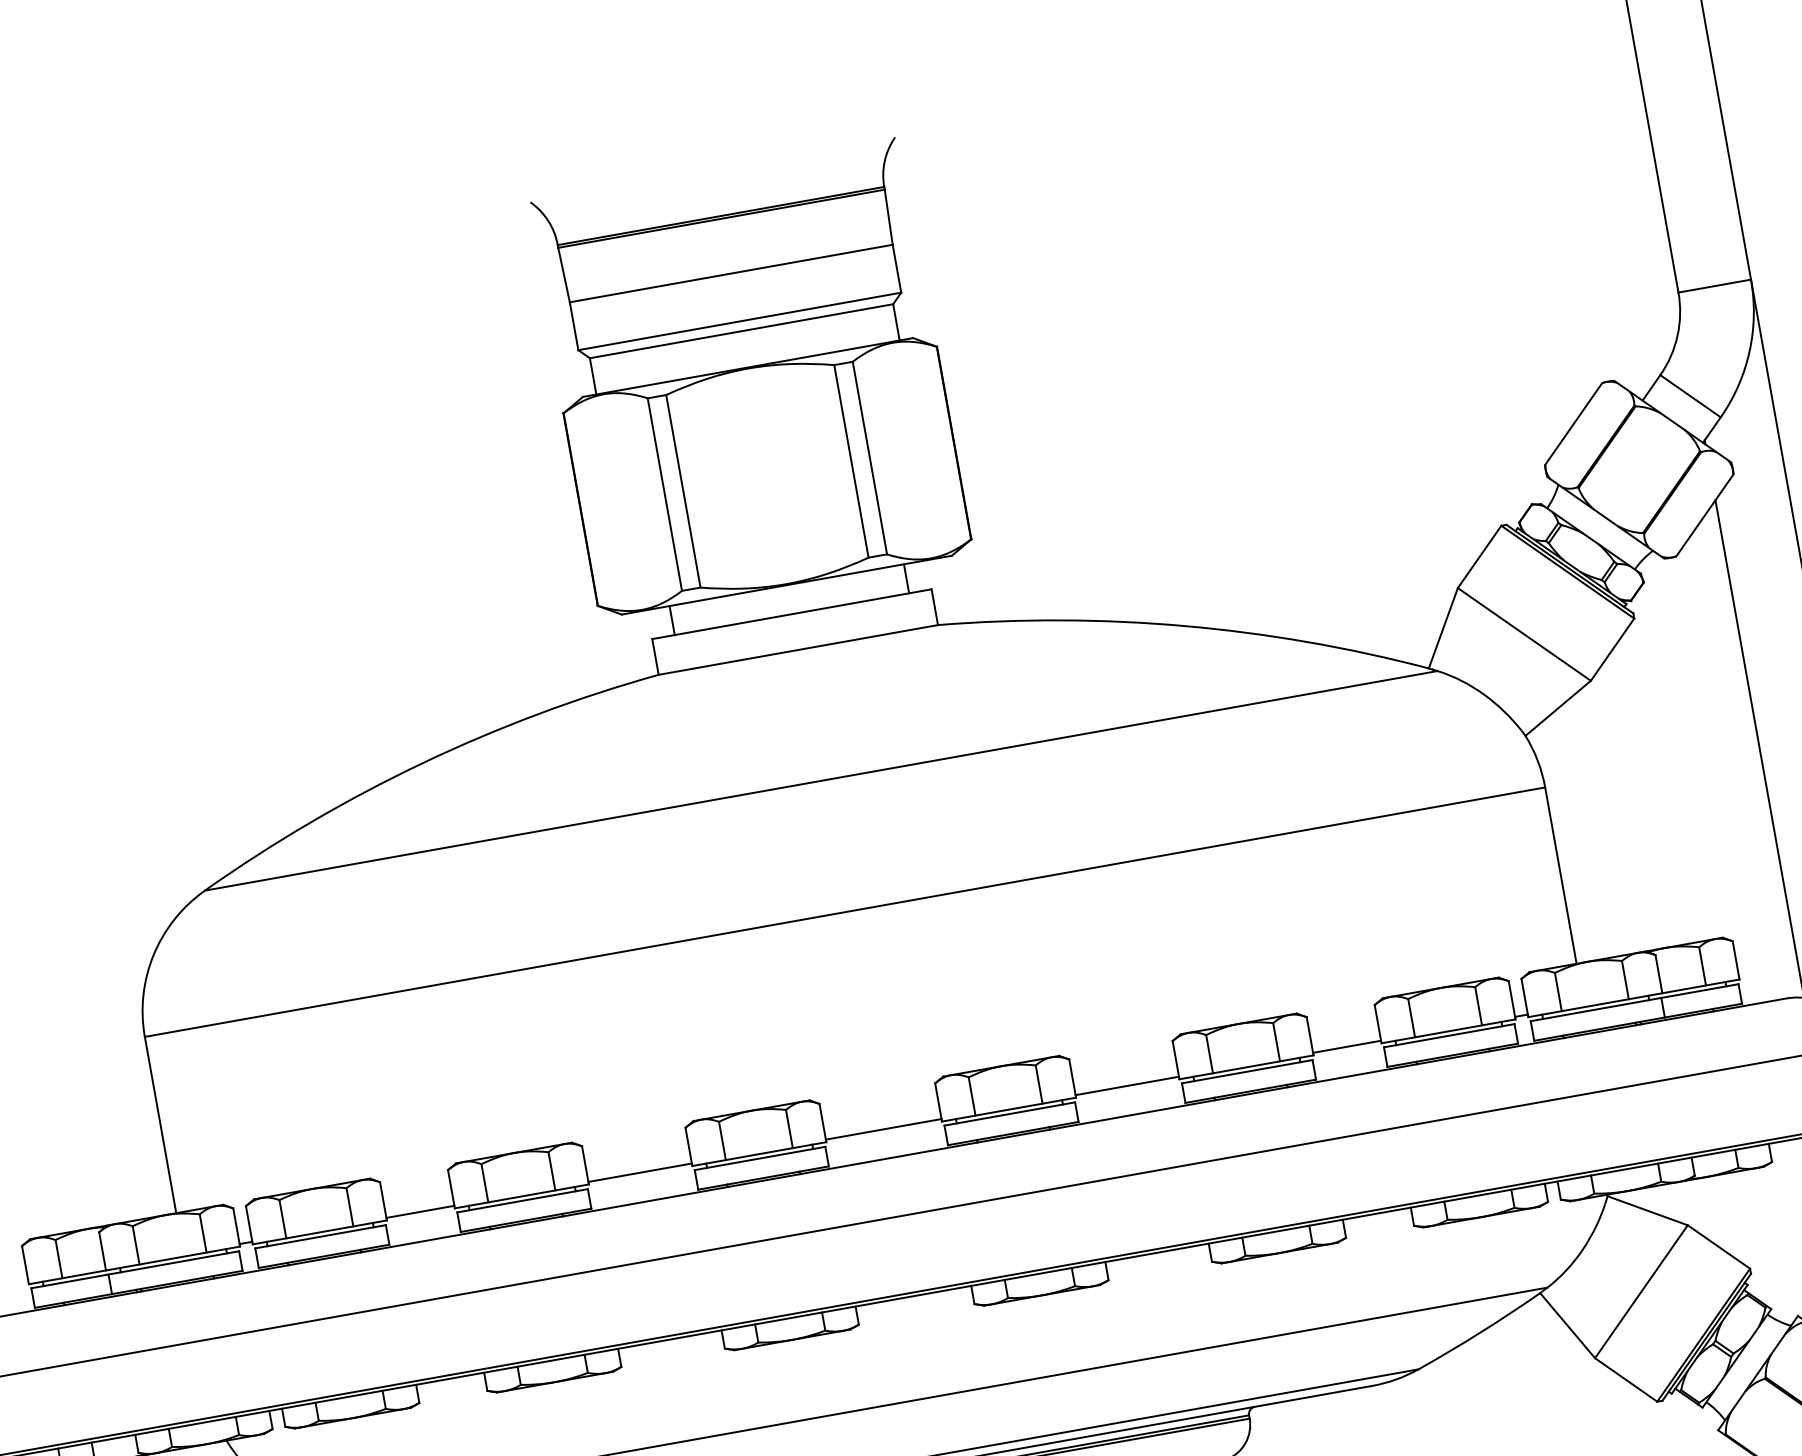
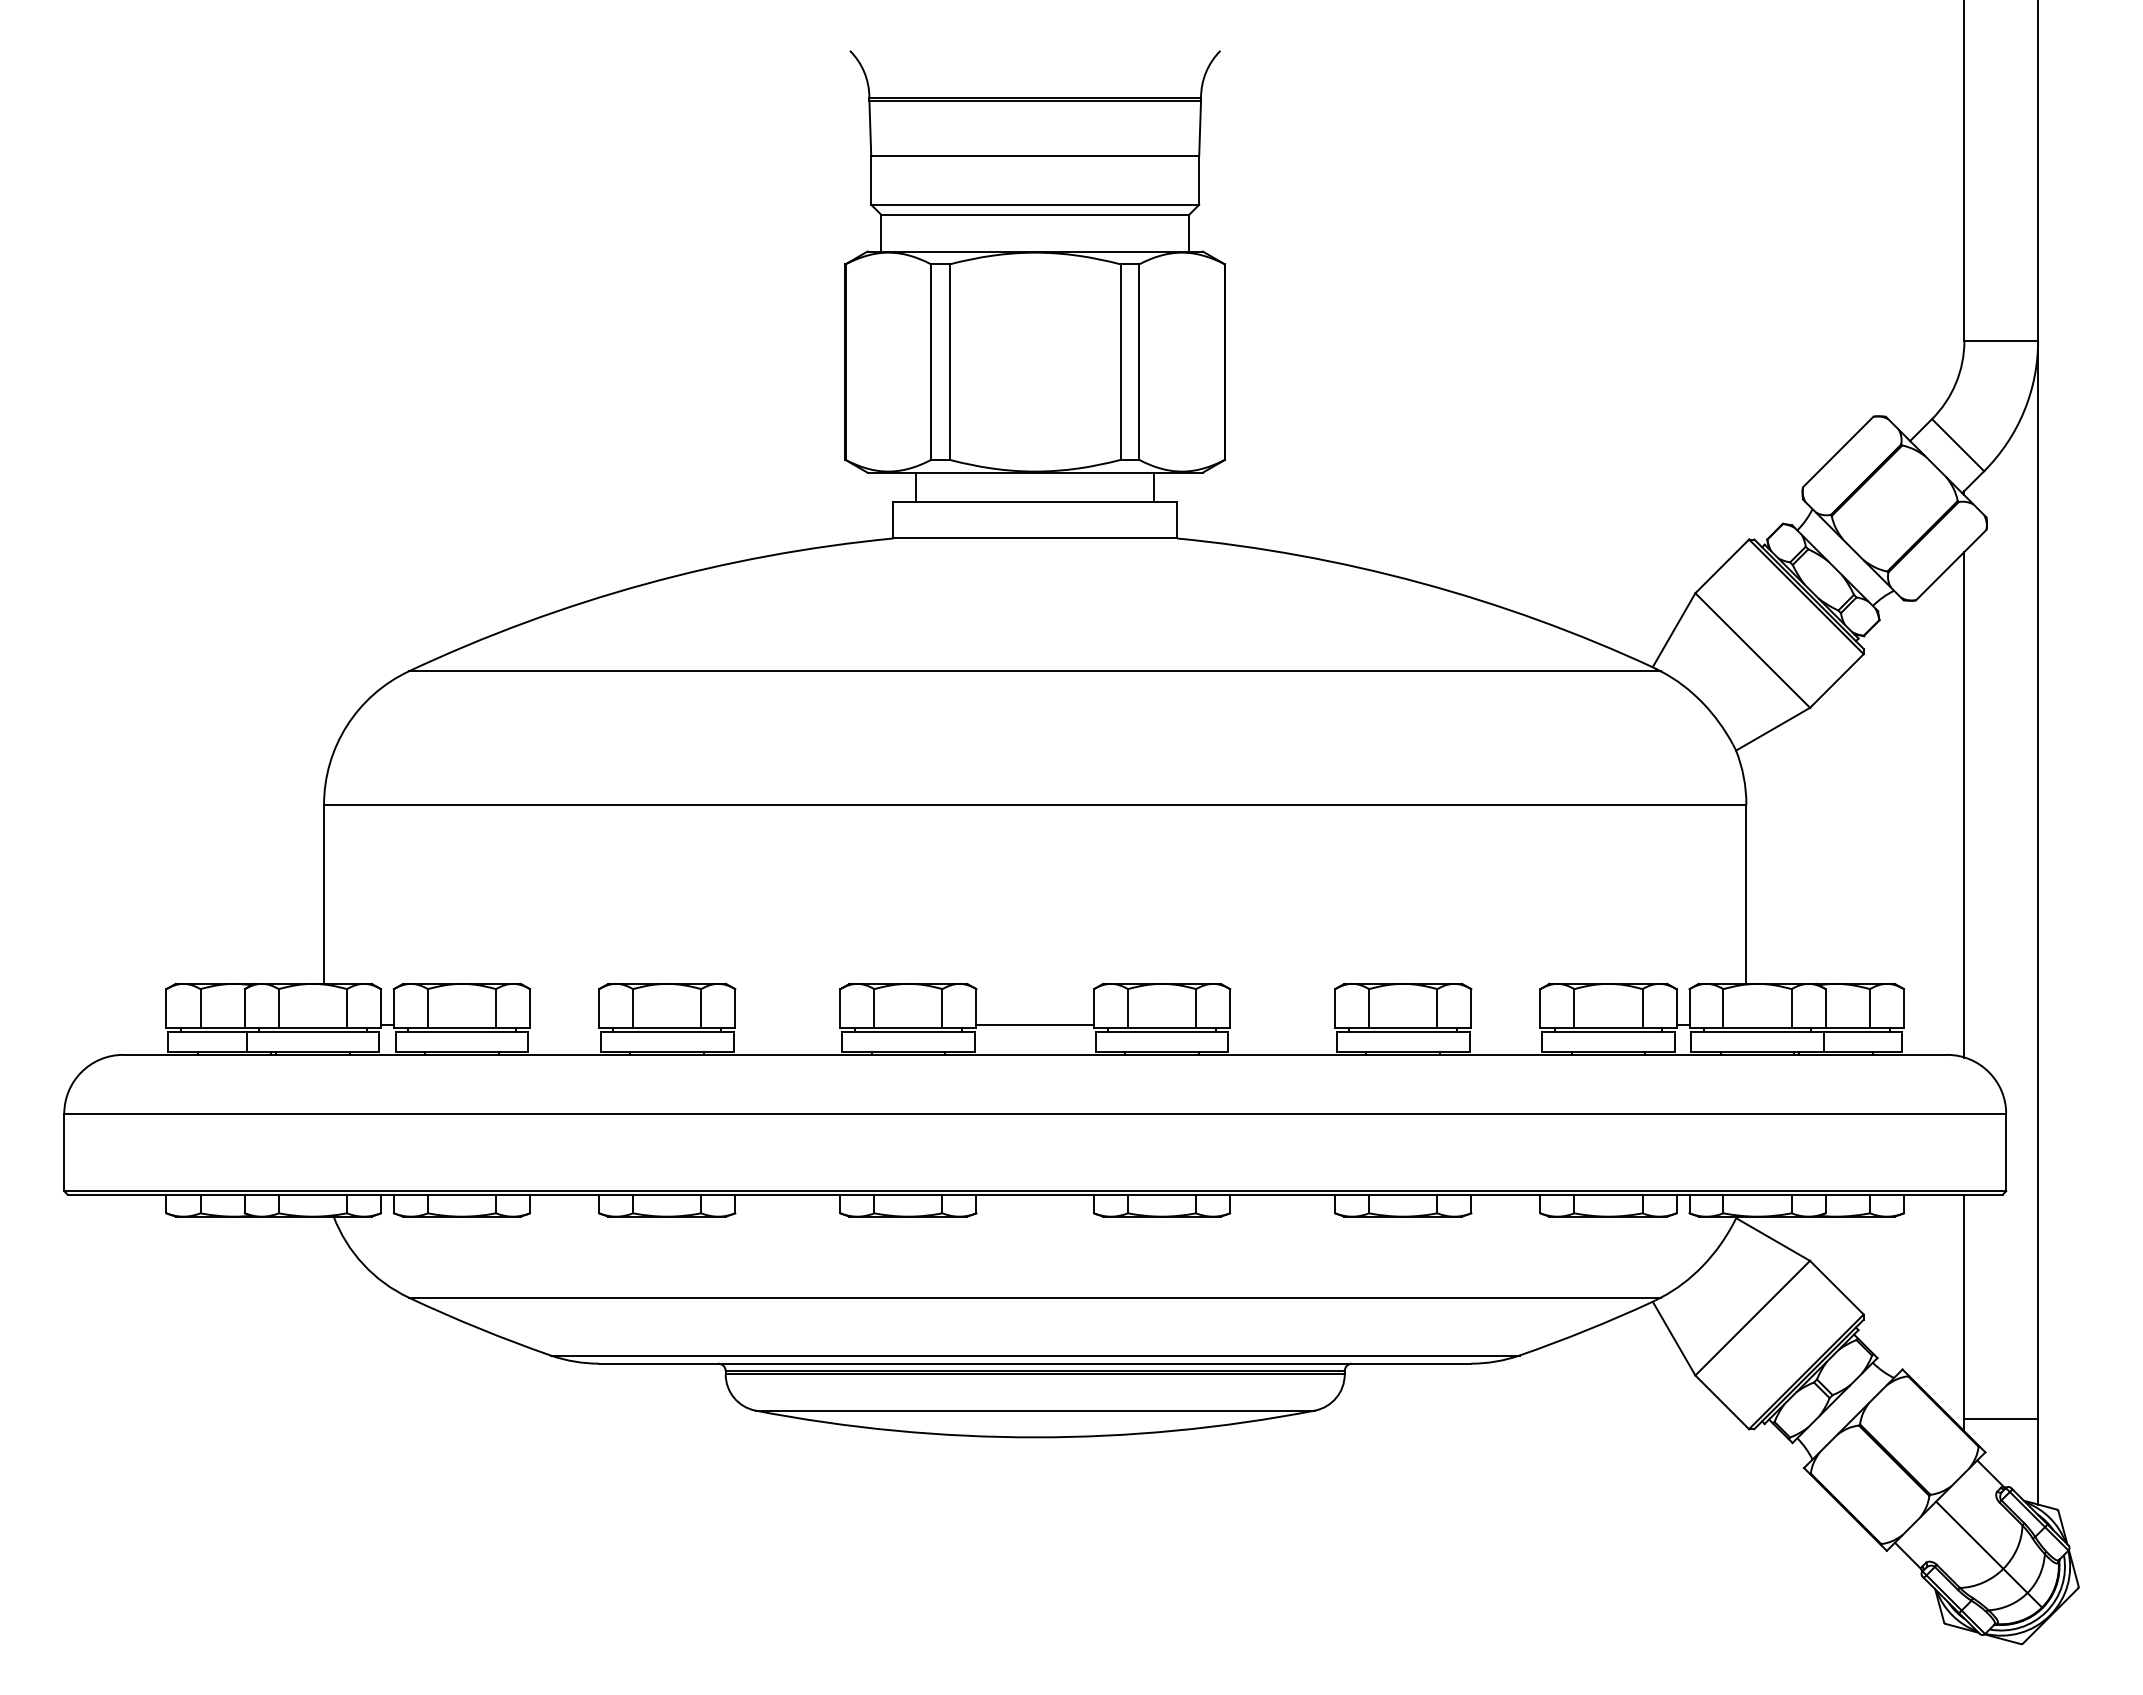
line: (1346, 1046) -> (1505, 1025), removed
line: (1127, 1086) -> (1282, 1025), removed
line: (639, 1172) -> (787, 1025), removed
line: (420, 1211) -> (564, 1025), removed

